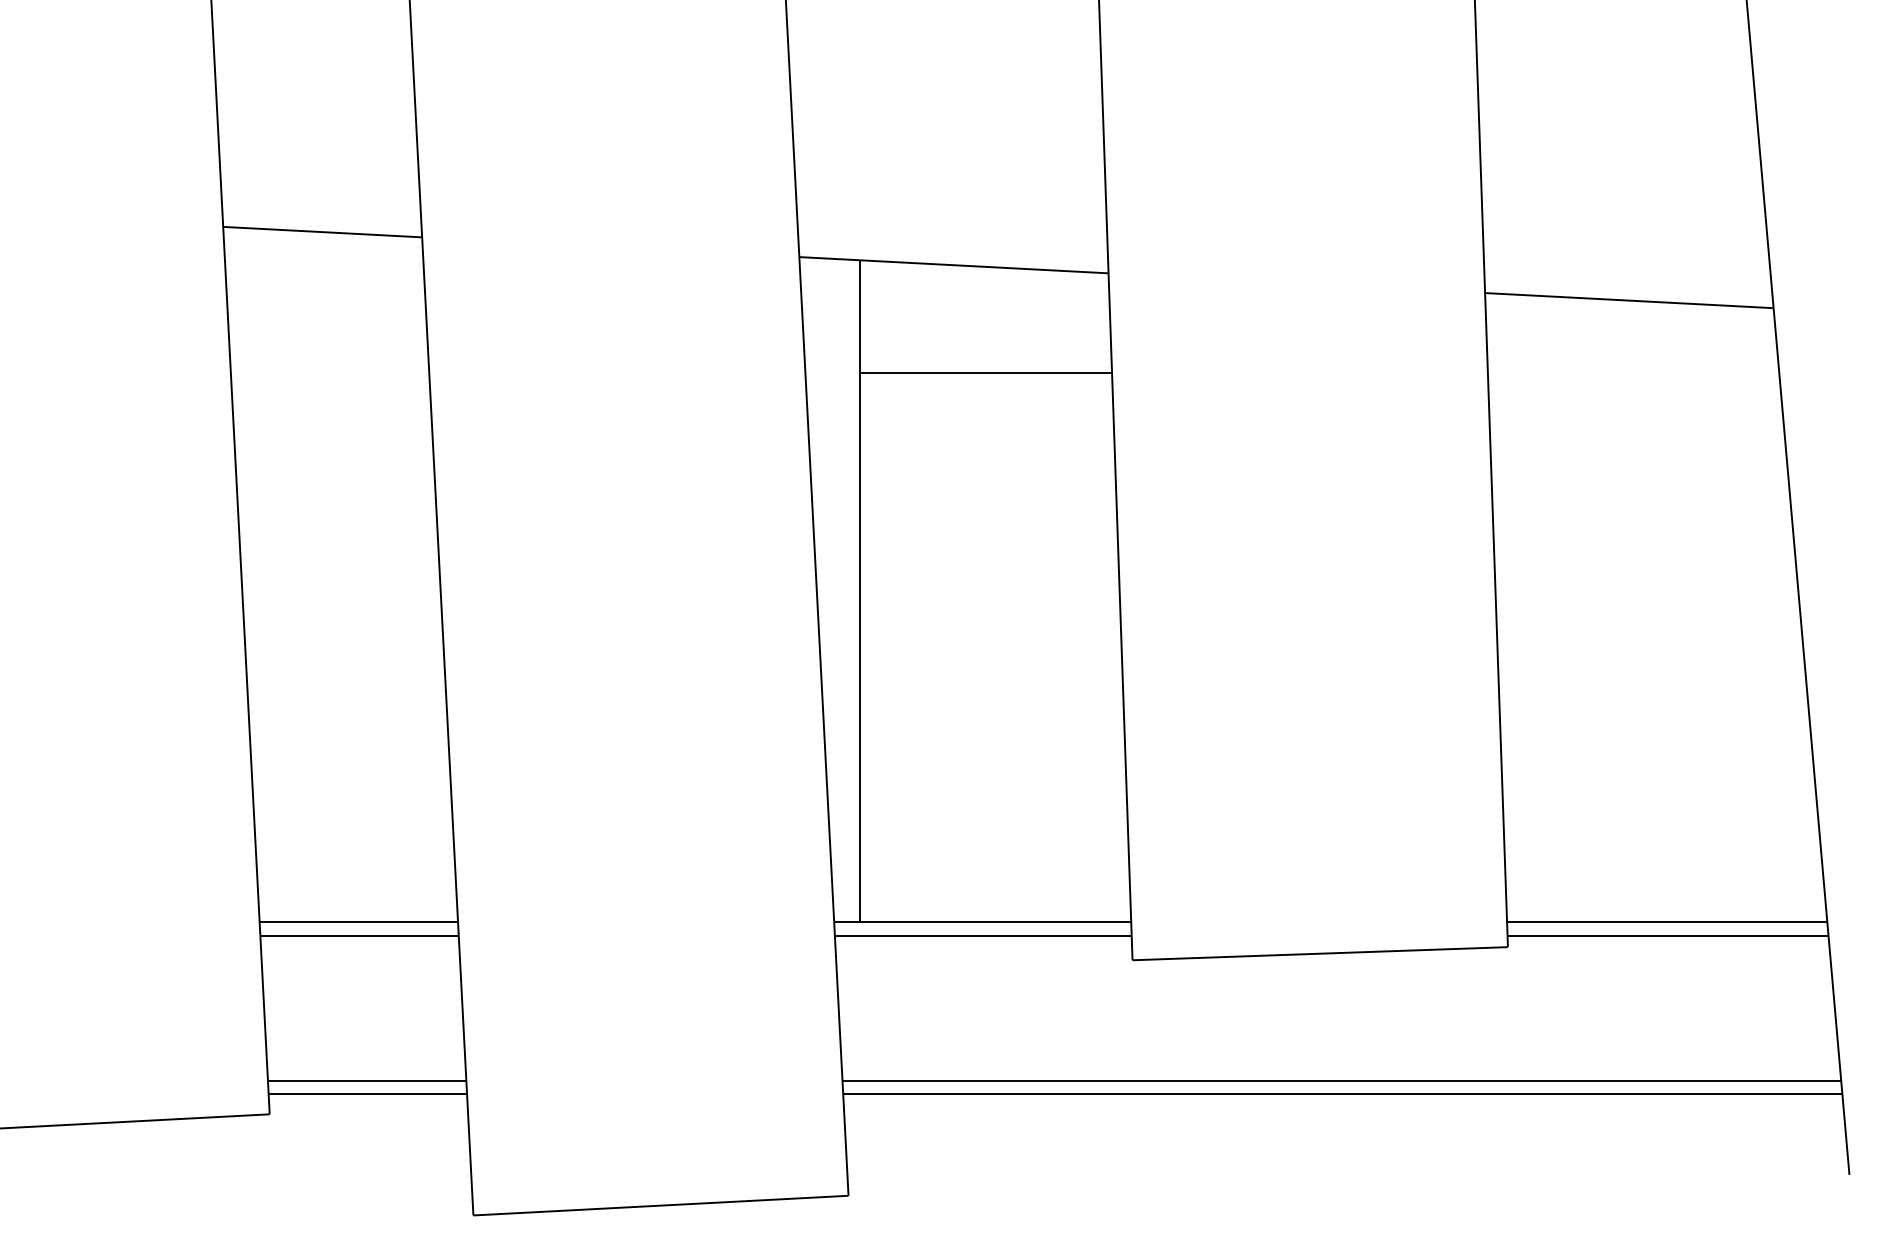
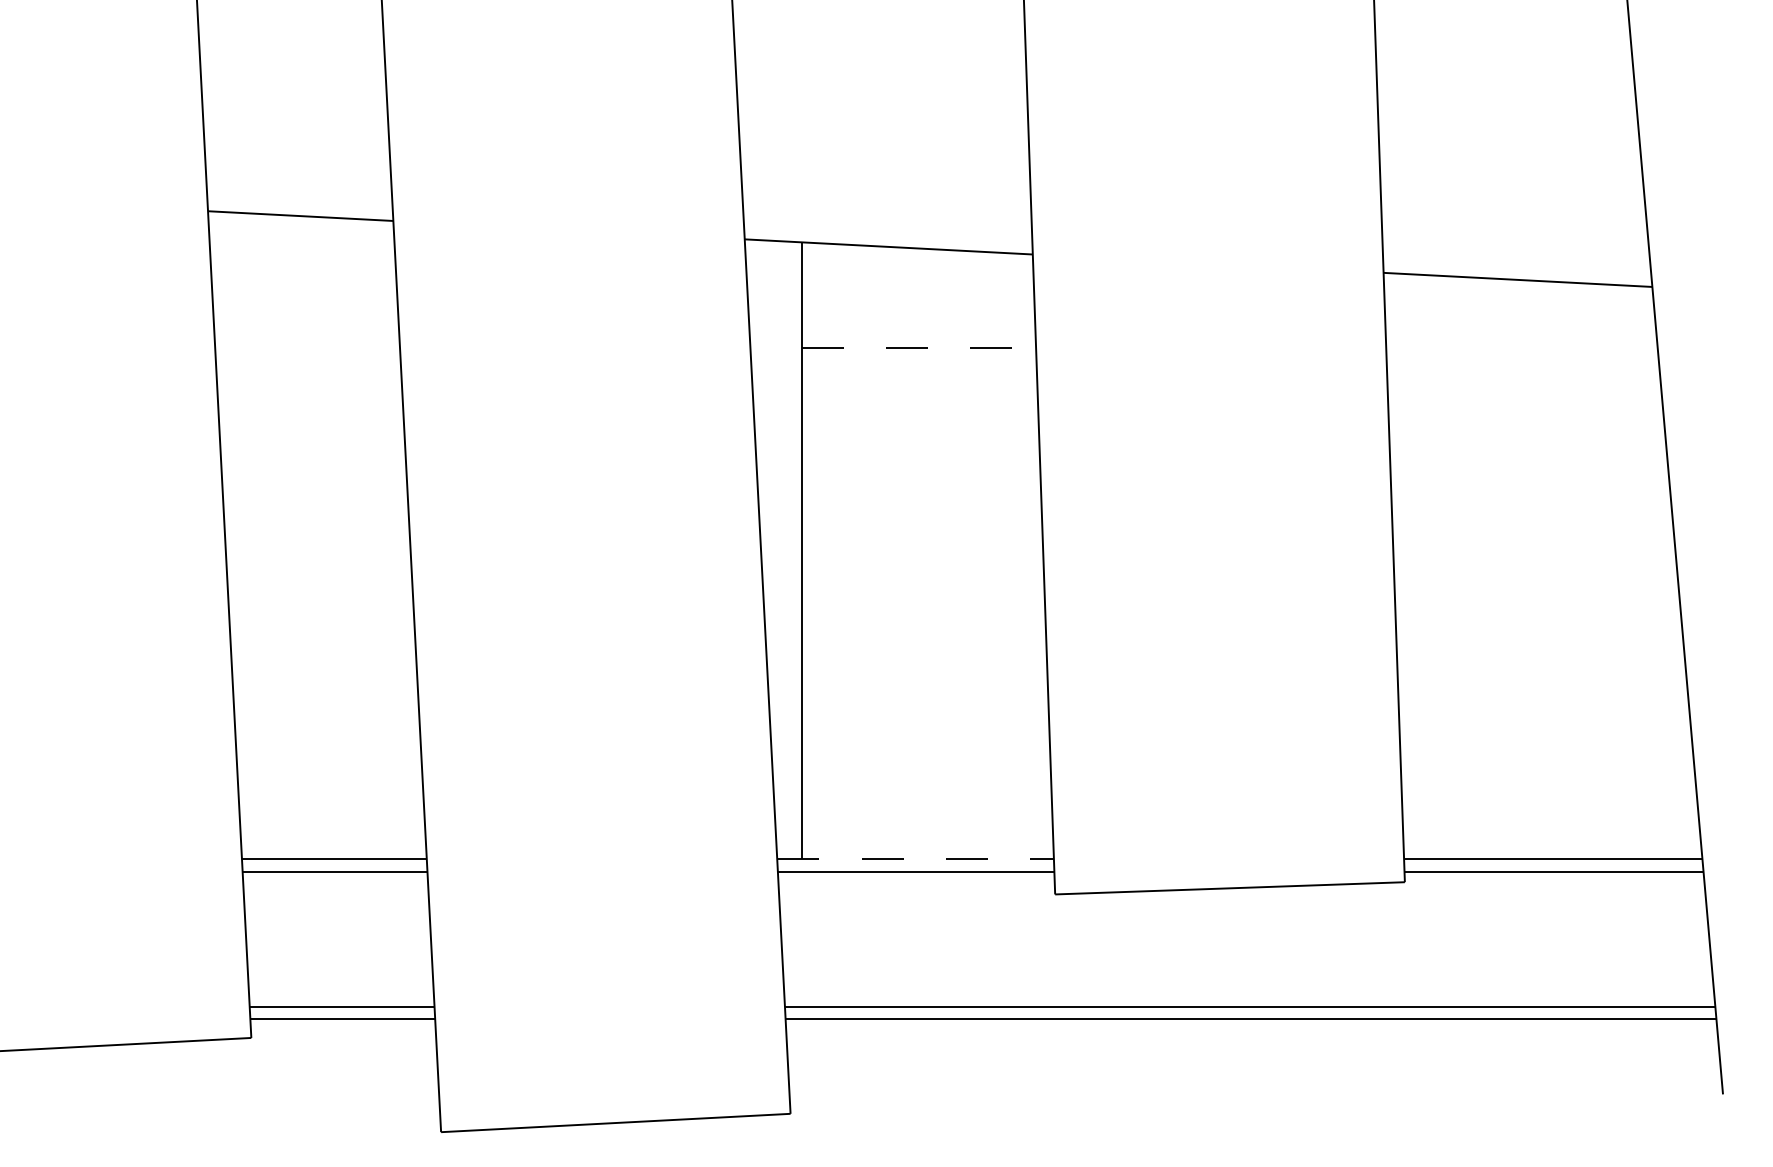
line: (986, 373) -> (919, 347), solid -> dashed
line: (982, 922) -> (915, 859), solid -> dashed

